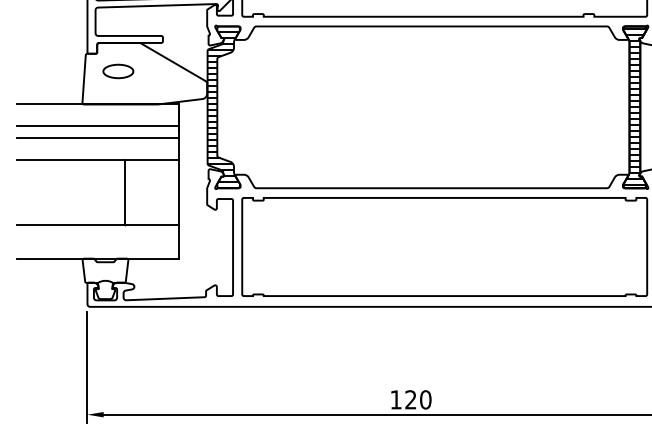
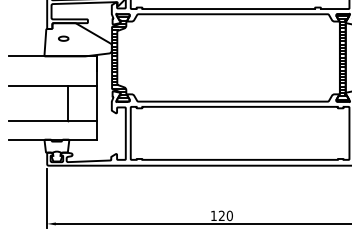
part: (117, 71) -> (63, 38), size x0.6
line: (97, 126) -> (52, 68), removed
line: (97, 138) -> (52, 74), removed

